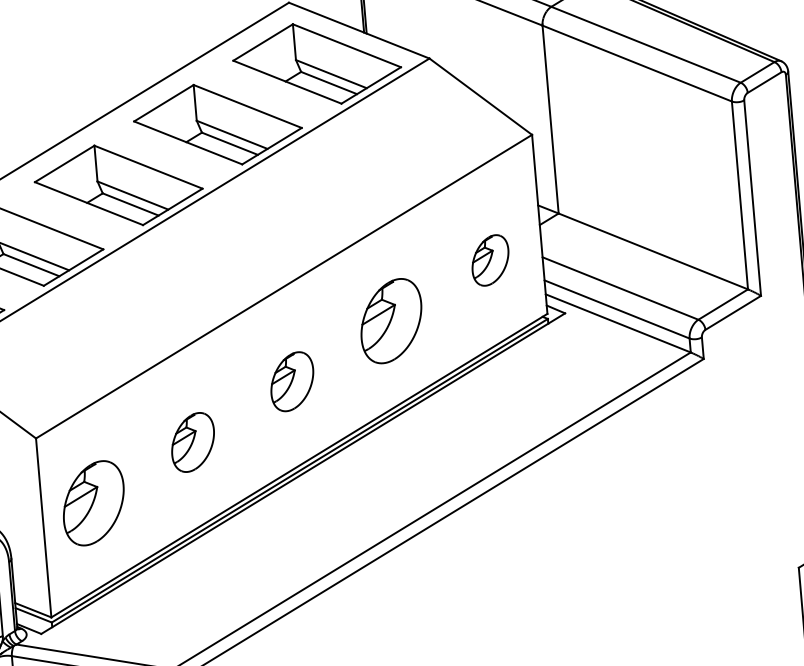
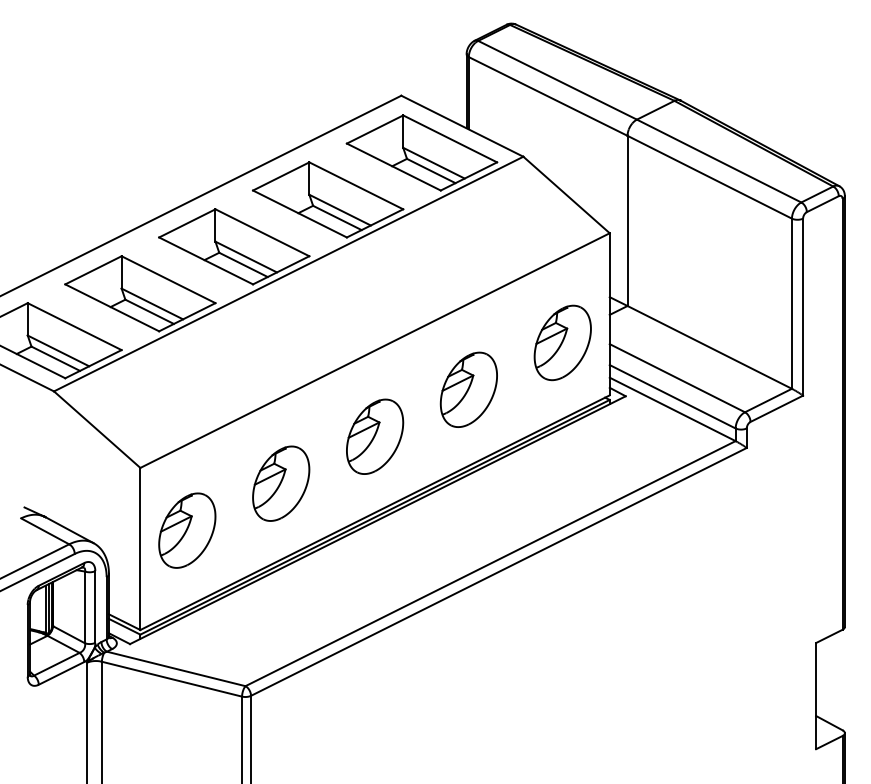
part: (490, 259) -> (562, 342), size x1.67
part: (292, 381) -> (375, 436), size x1.43
part: (193, 442) -> (281, 483), size x1.43

